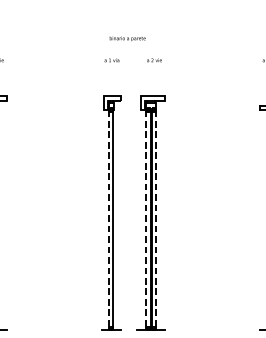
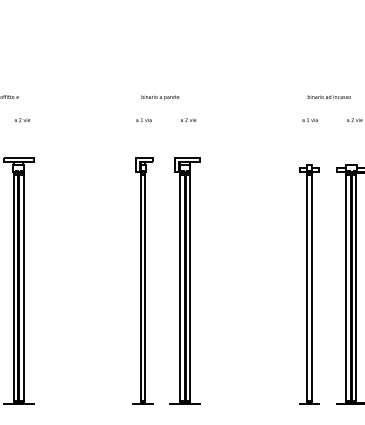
line: (108, 218) -> (140, 286), dashed -> solid
line: (146, 218) -> (180, 286), dashed -> solid
line: (156, 218) -> (190, 286), dashed -> solid

